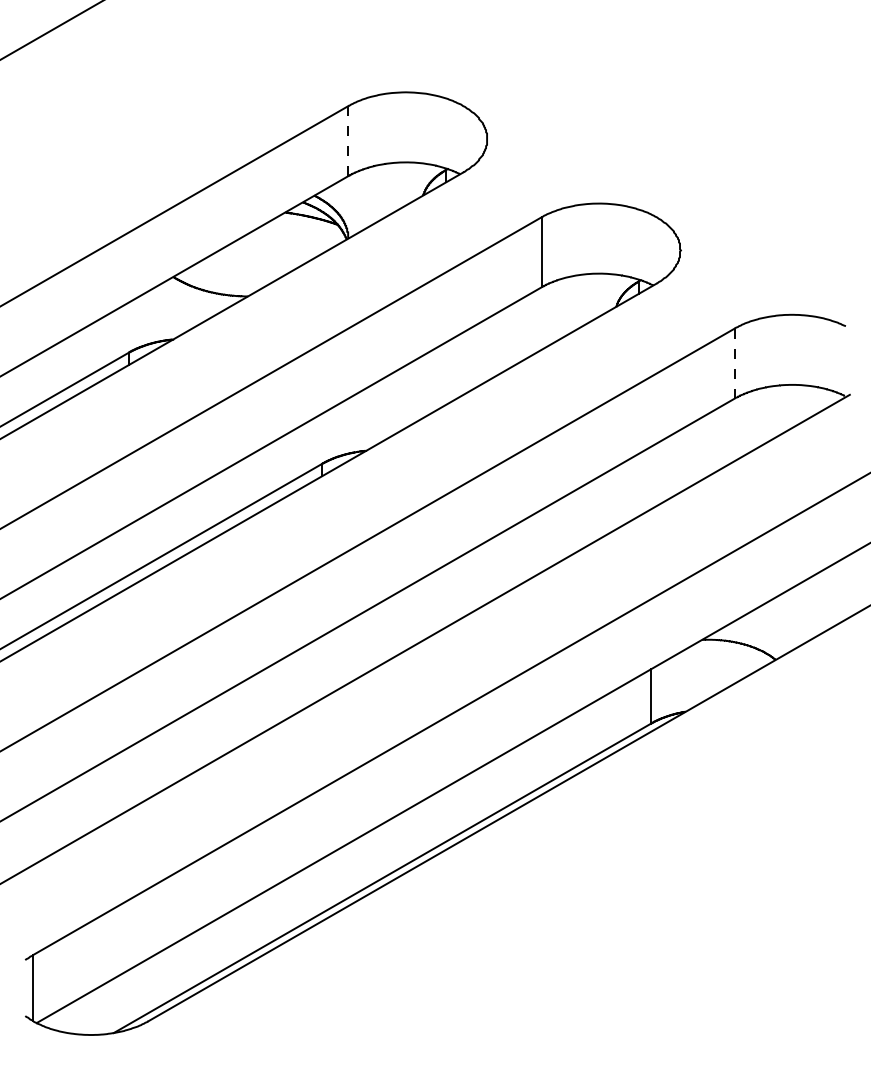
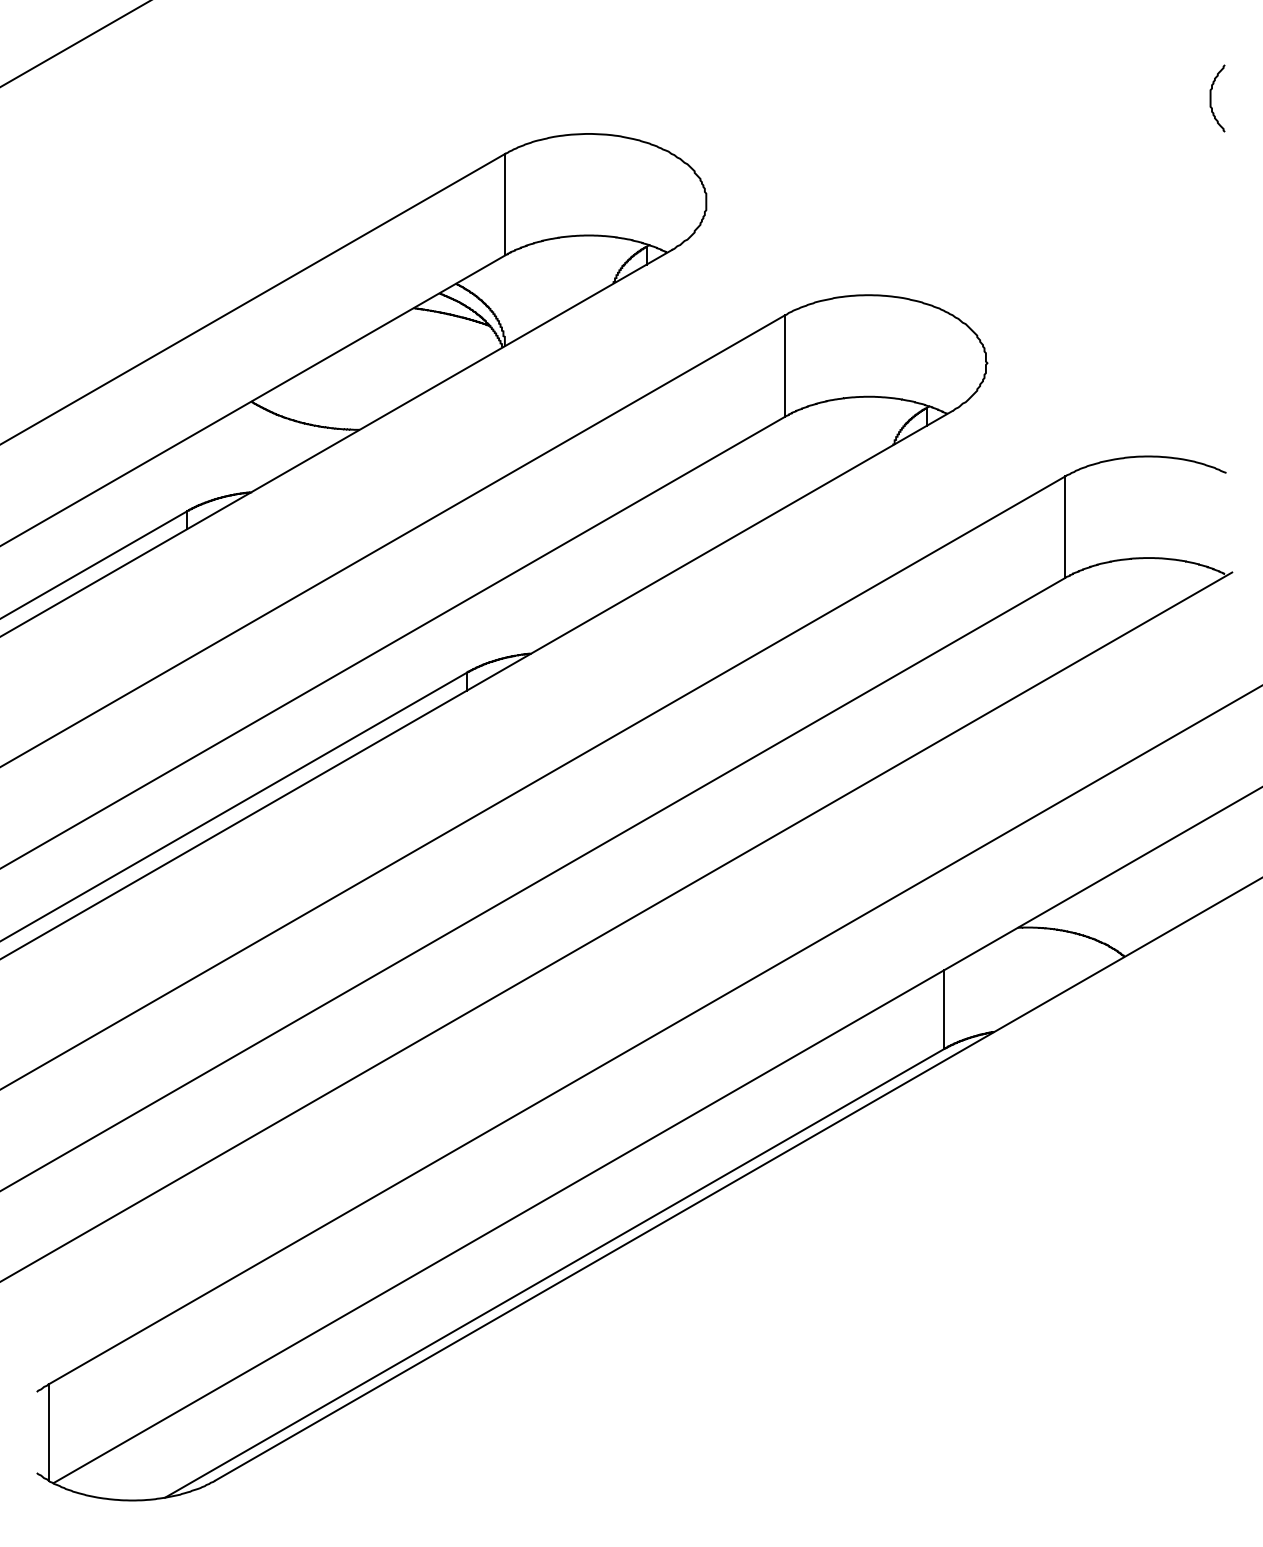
curve: (835, 67) -> (1211, 97), added
line: (348, 141) -> (505, 205), dashed -> solid
line: (734, 364) -> (1064, 528), dashed -> solid

